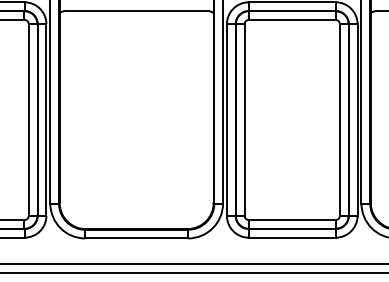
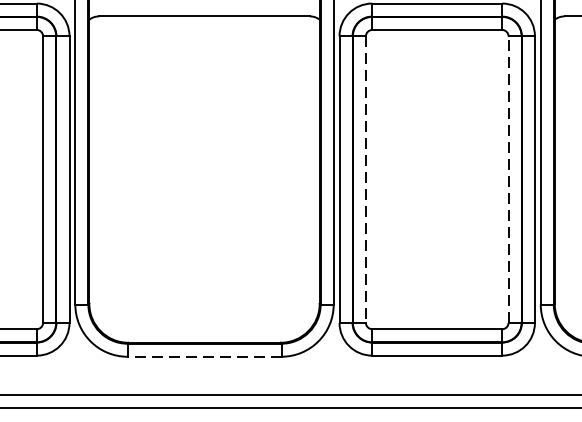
line: (244, 120) -> (365, 180), solid -> dashed
line: (339, 120) -> (507, 180), solid -> dashed
line: (136, 238) -> (204, 356), solid -> dashed

